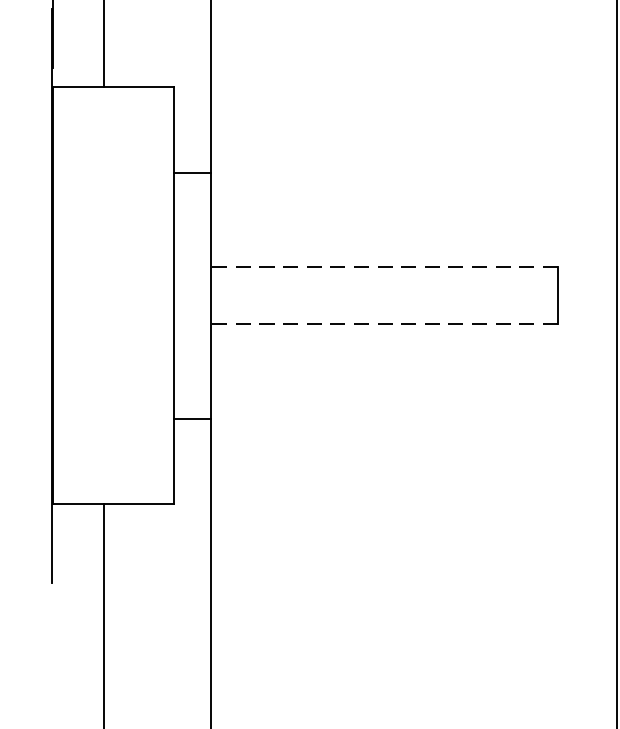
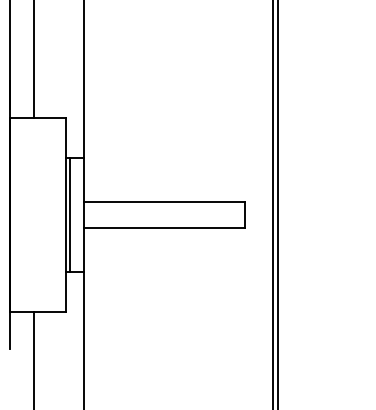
line: (384, 266) -> (164, 201), dashed -> solid
line: (180, 294) -> (69, 214), added
line: (384, 324) -> (164, 228), dashed -> solid

